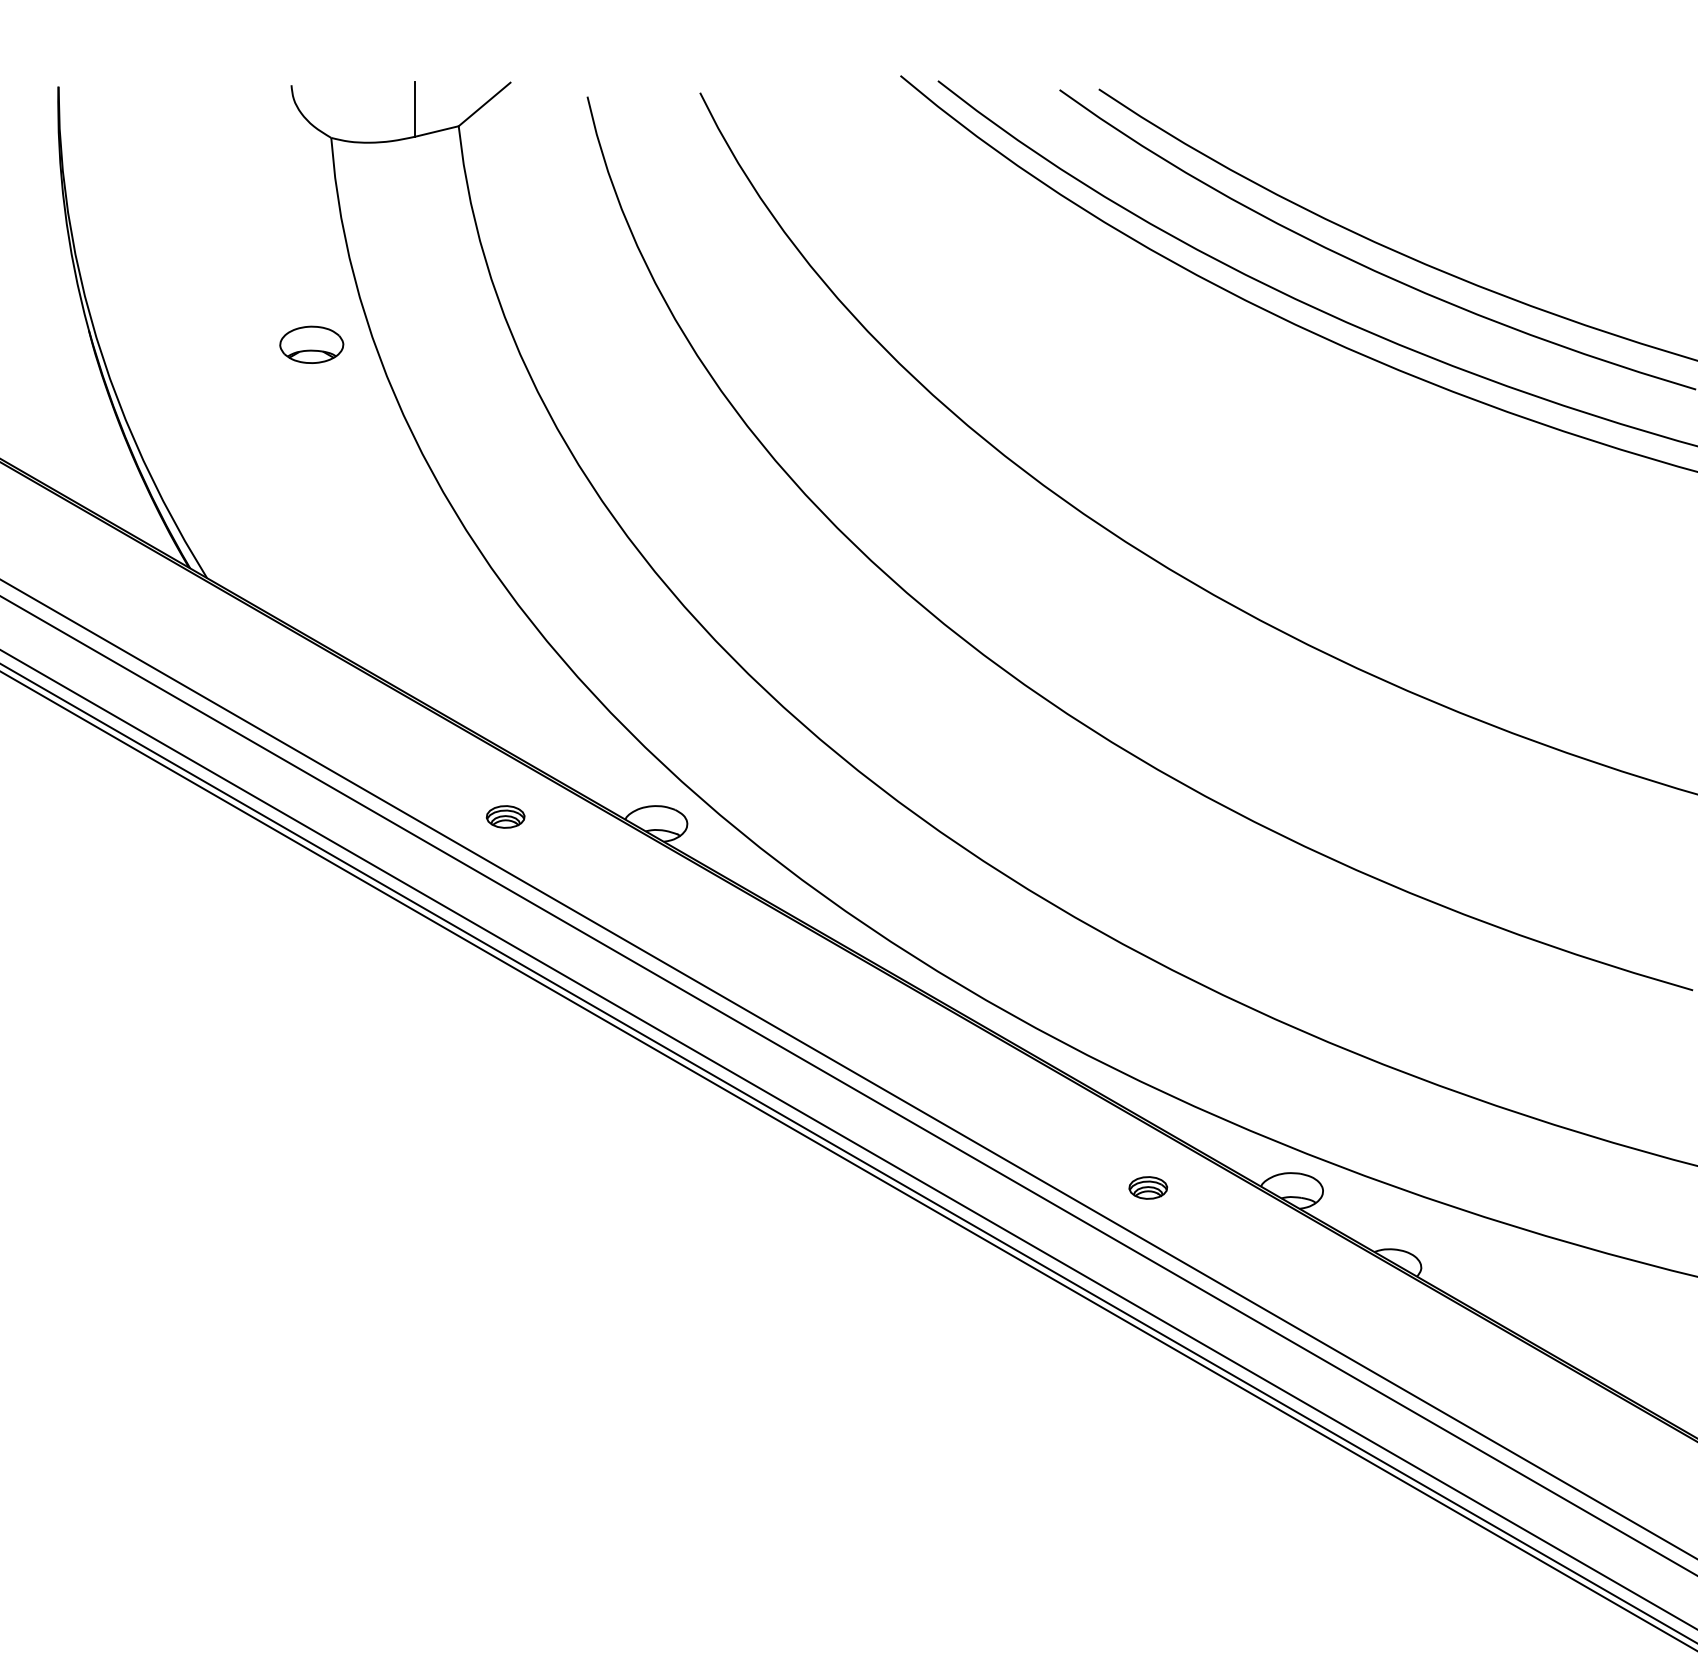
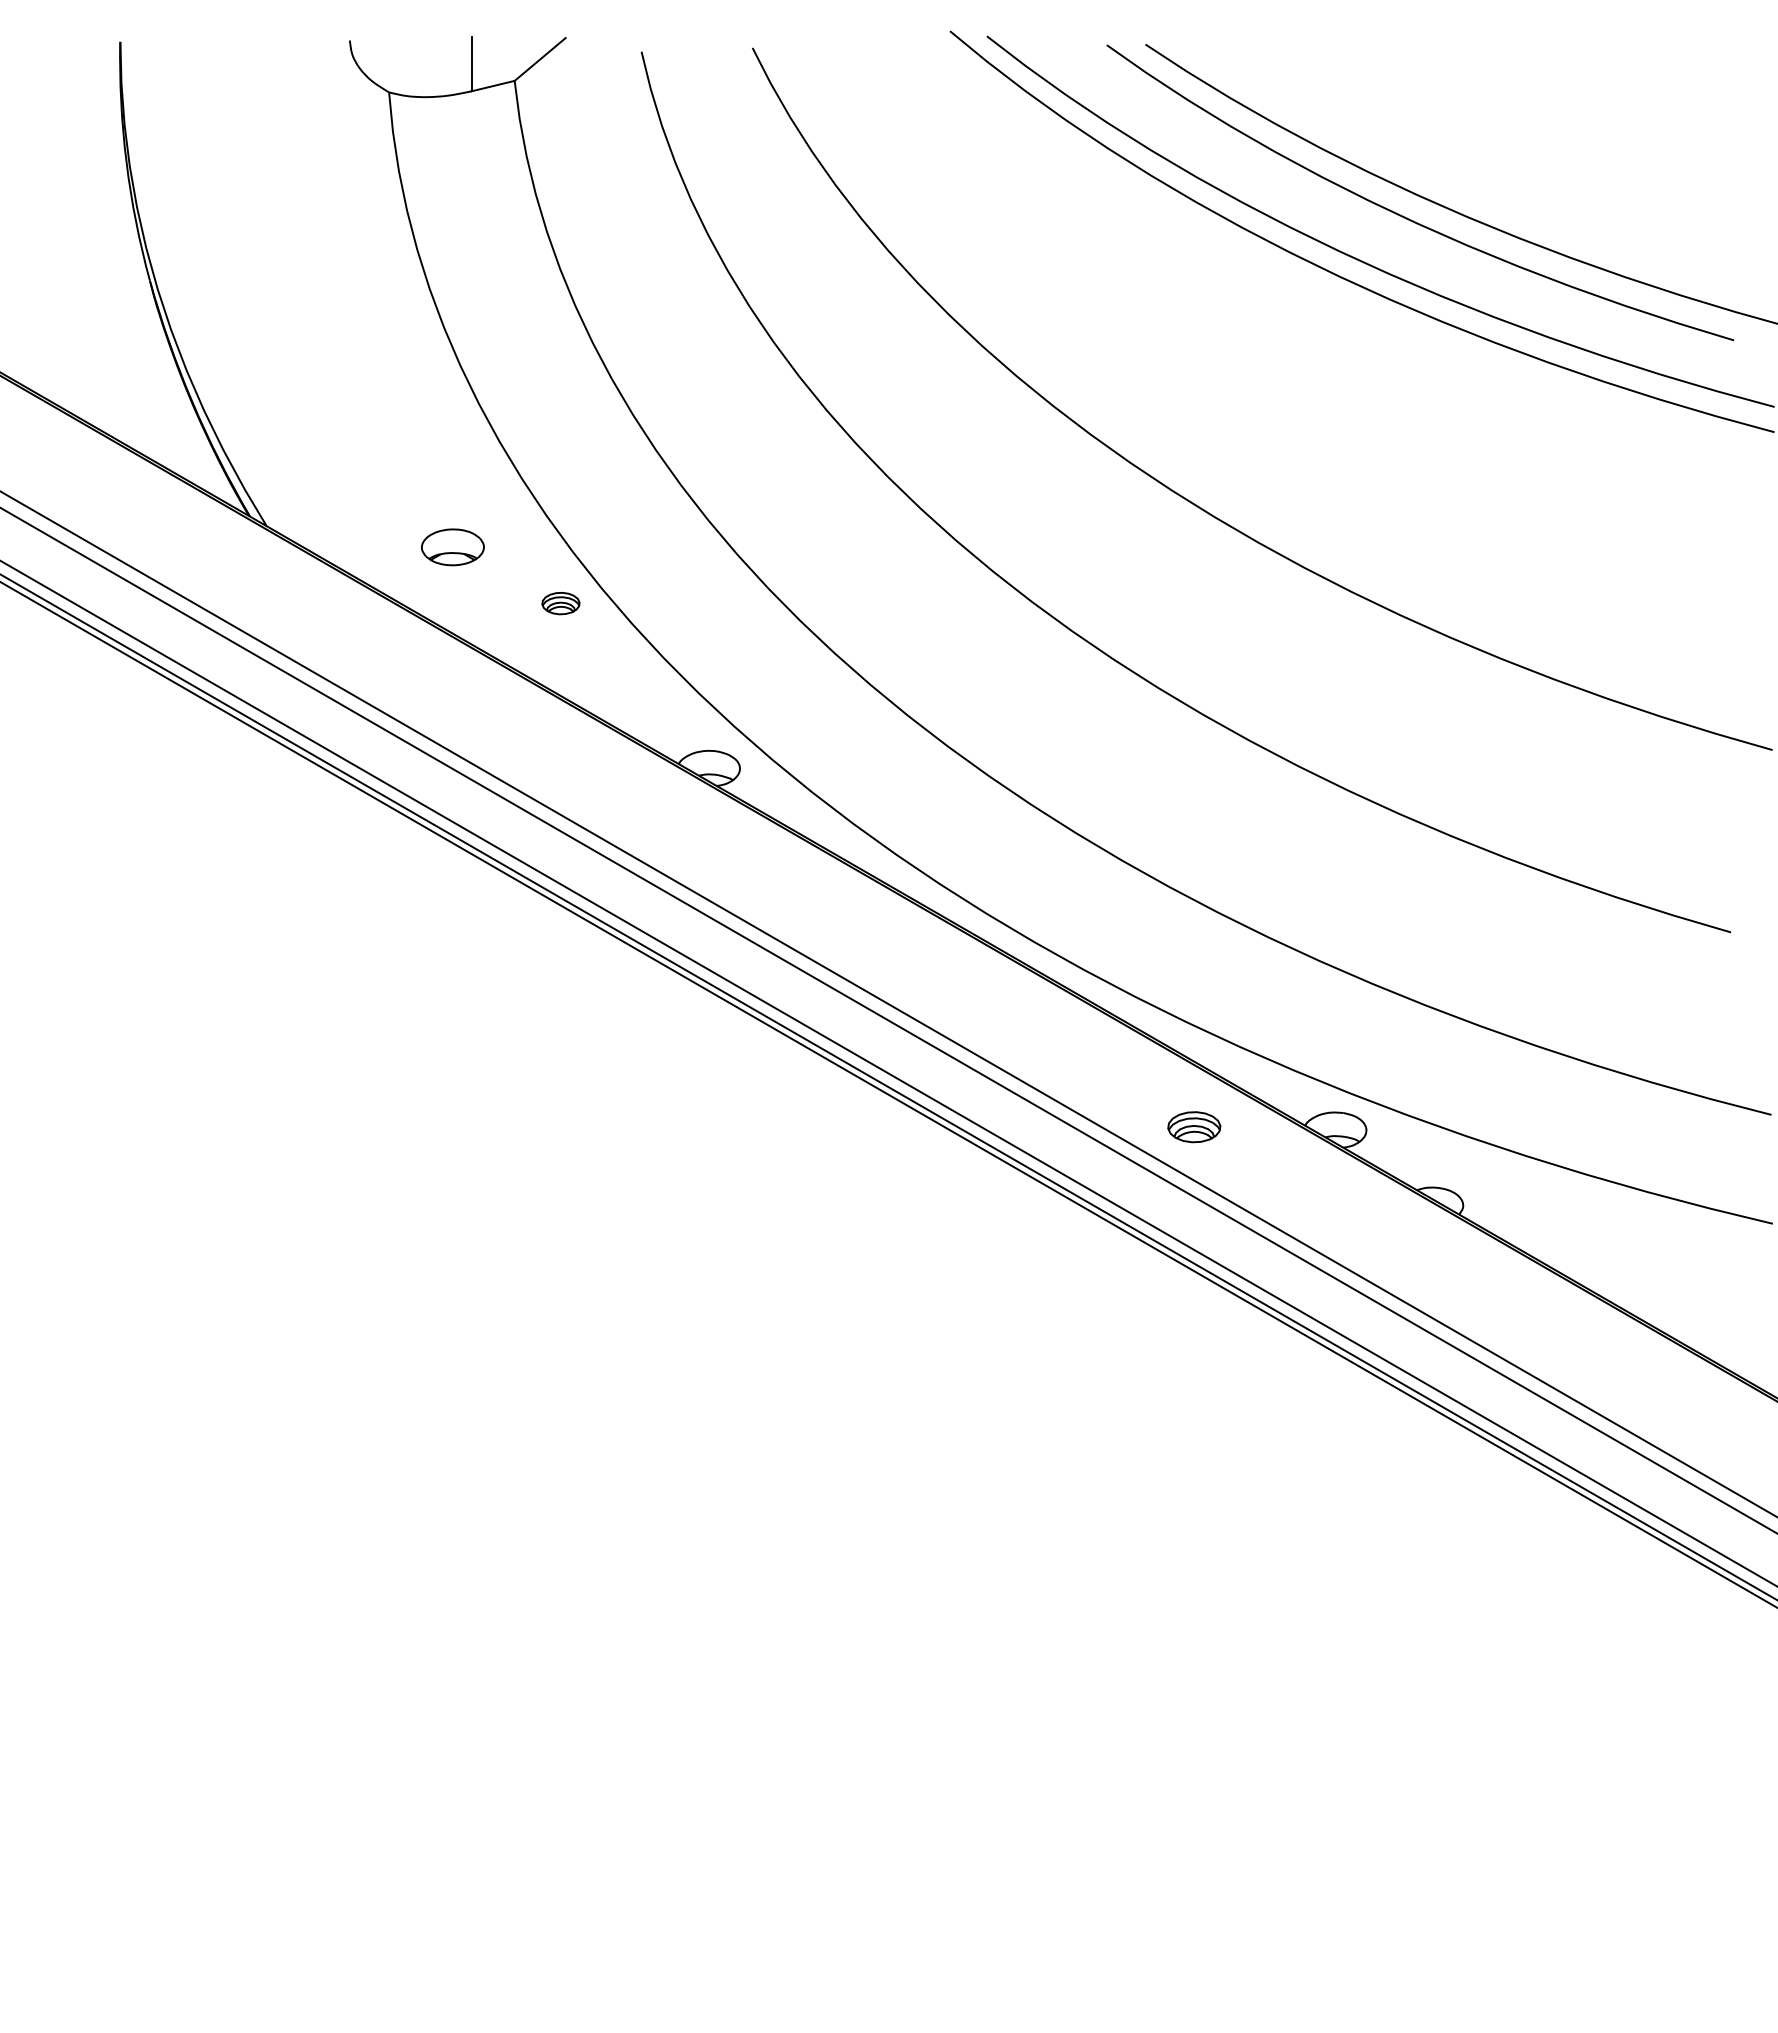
part: (311, 345) -> (452, 547), moved
part: (505, 816) -> (560, 603), moved
part: (1147, 1187) -> (1193, 1126), size x1.4

